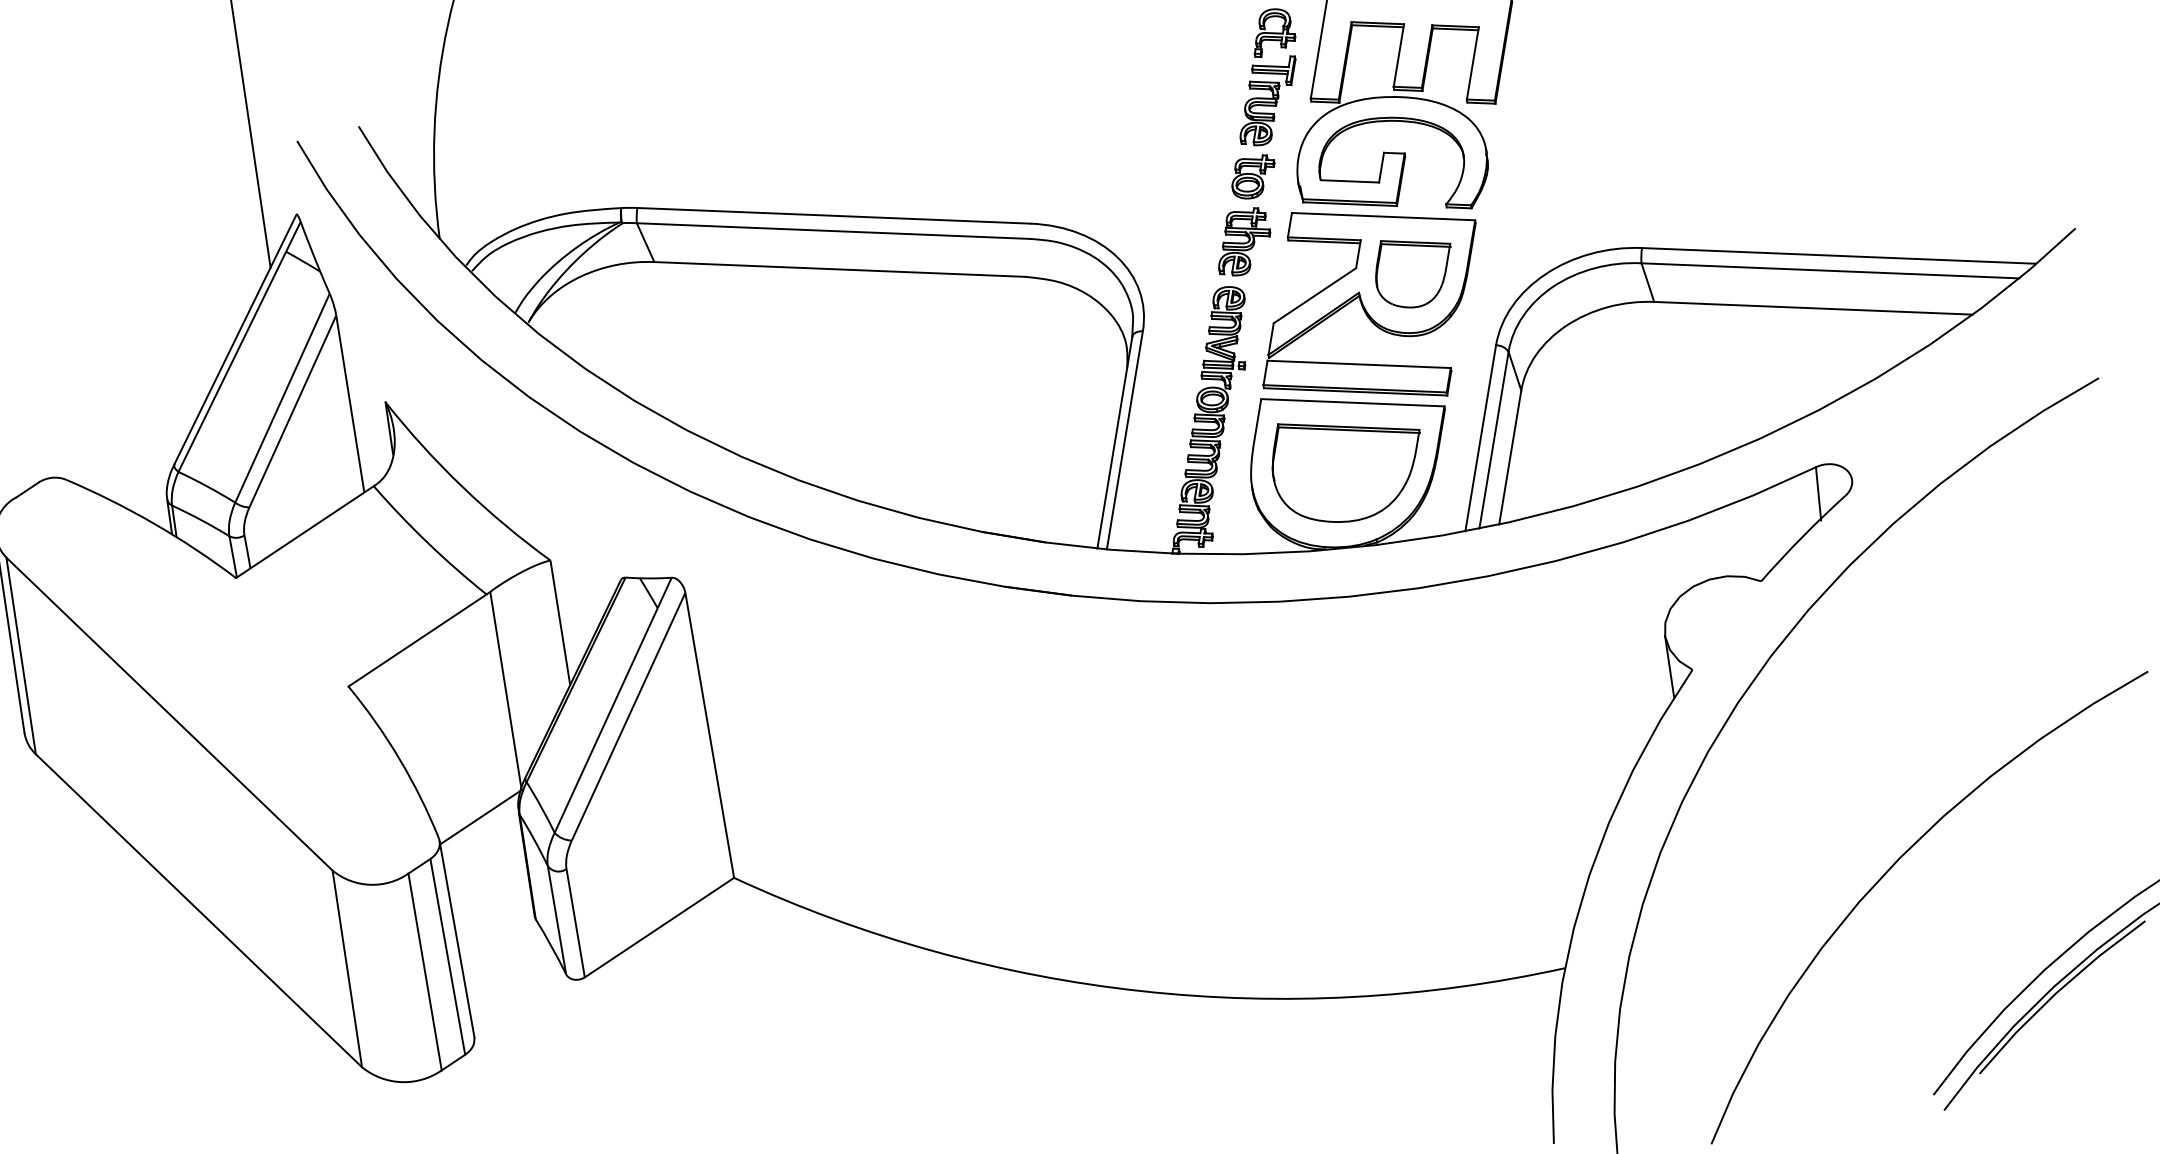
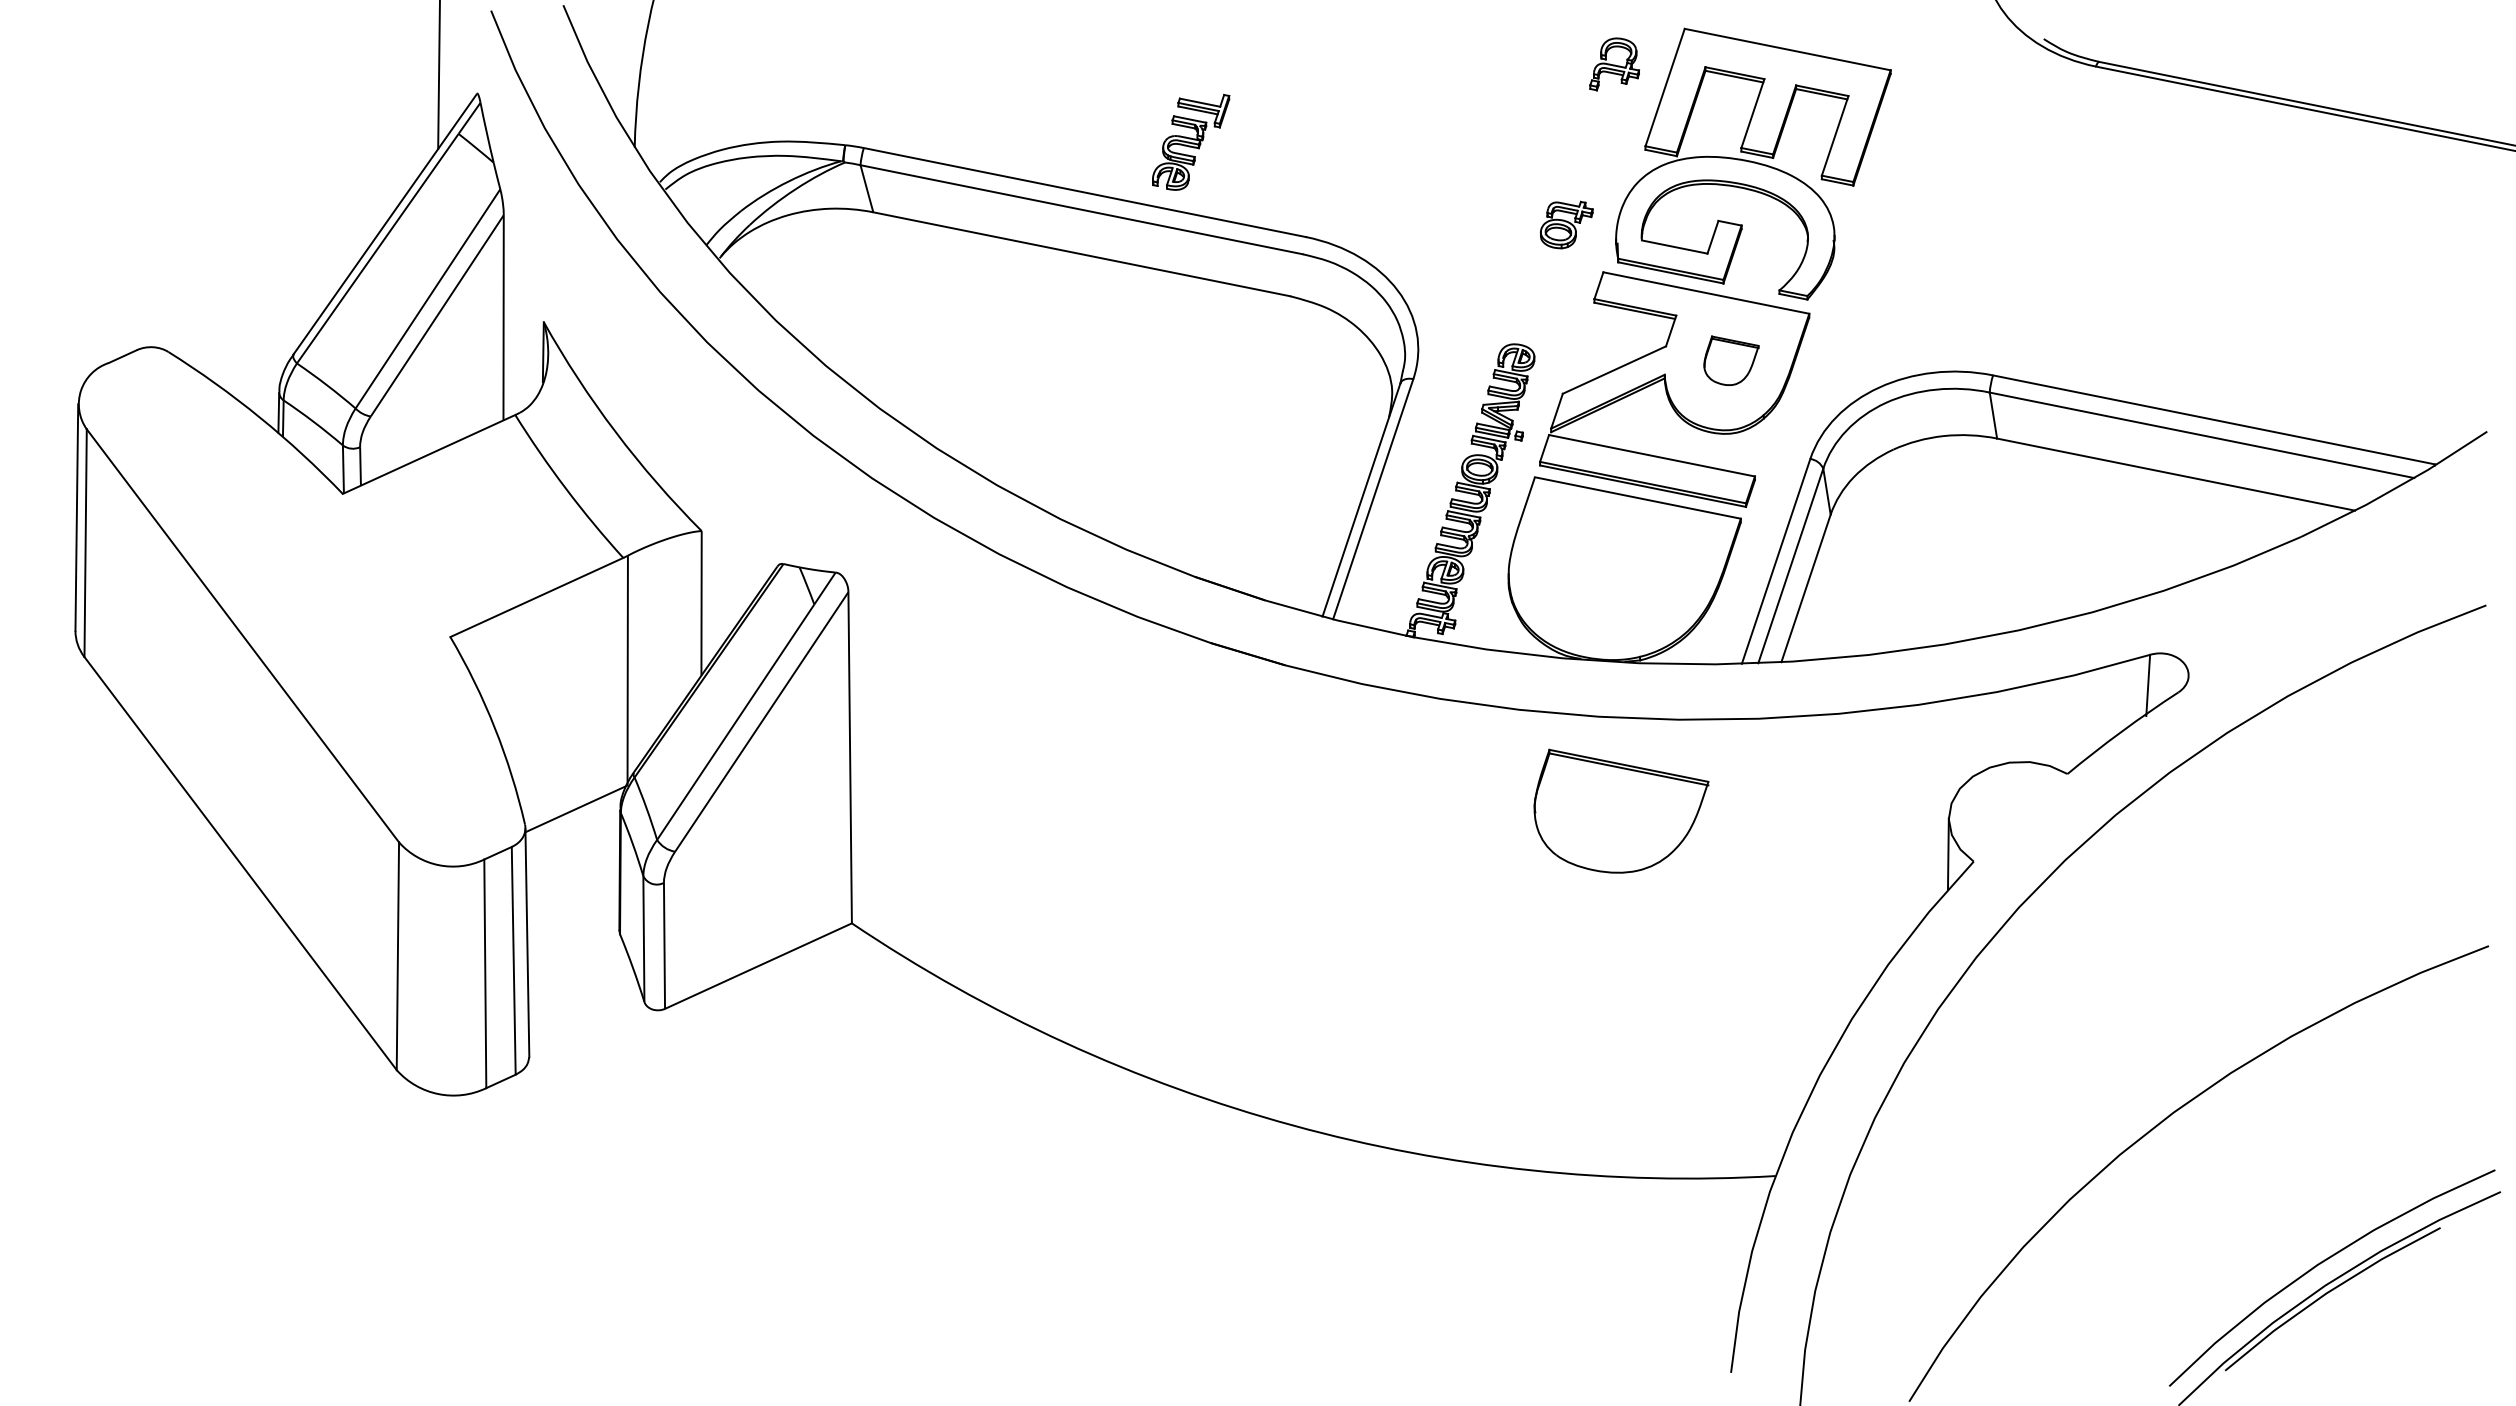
part: (1268, 101) -> (1191, 141), moved
part: (1243, 242) -> (1543, 296), removed
part: (1414, 271) -> (1731, 360), size x0.6
part: (1348, 466) -> (1621, 810), moved

